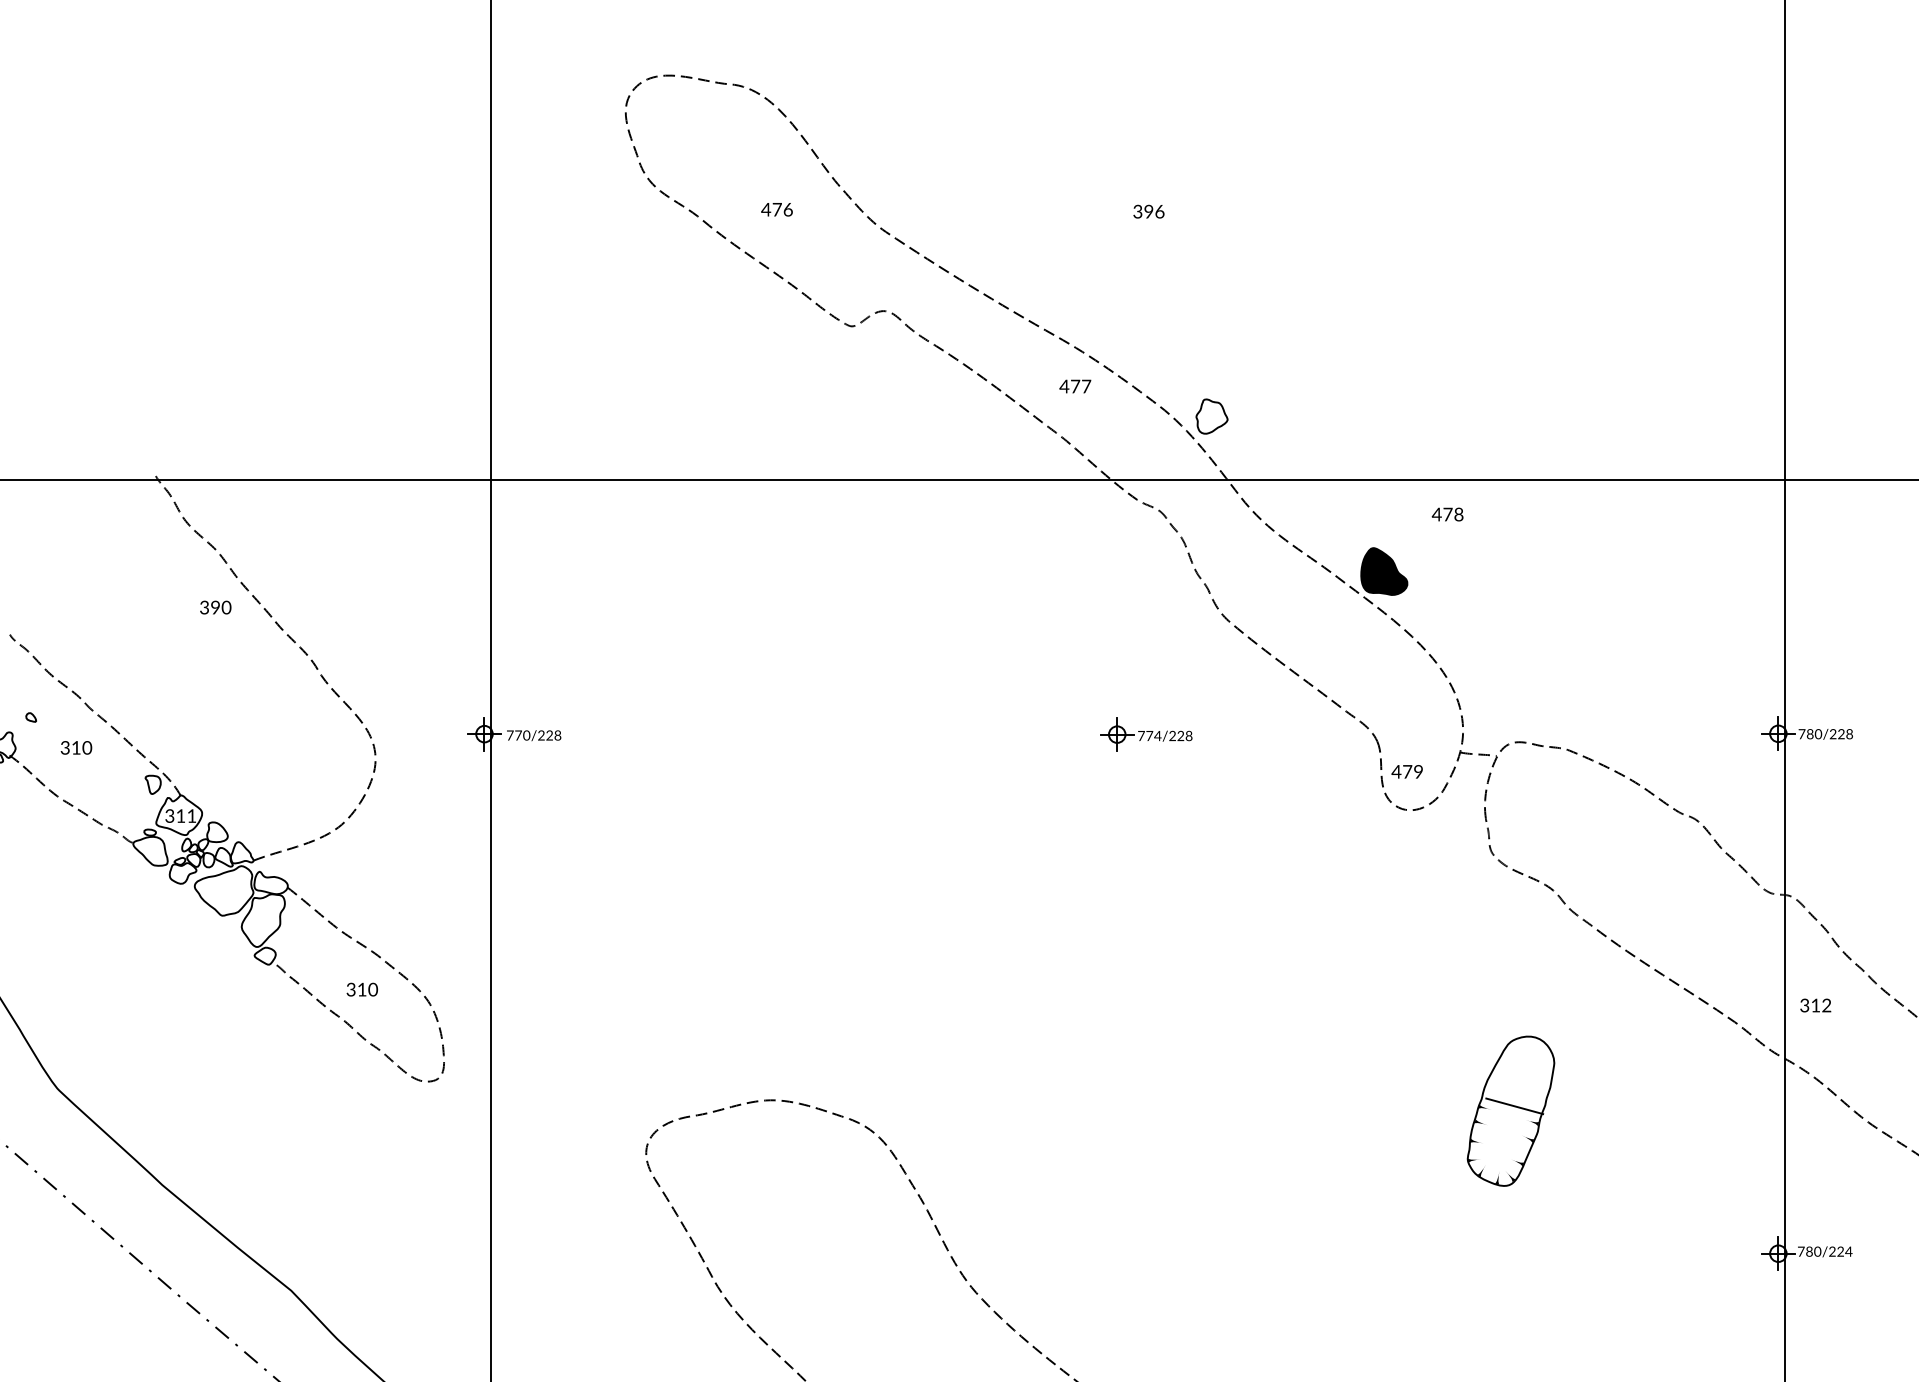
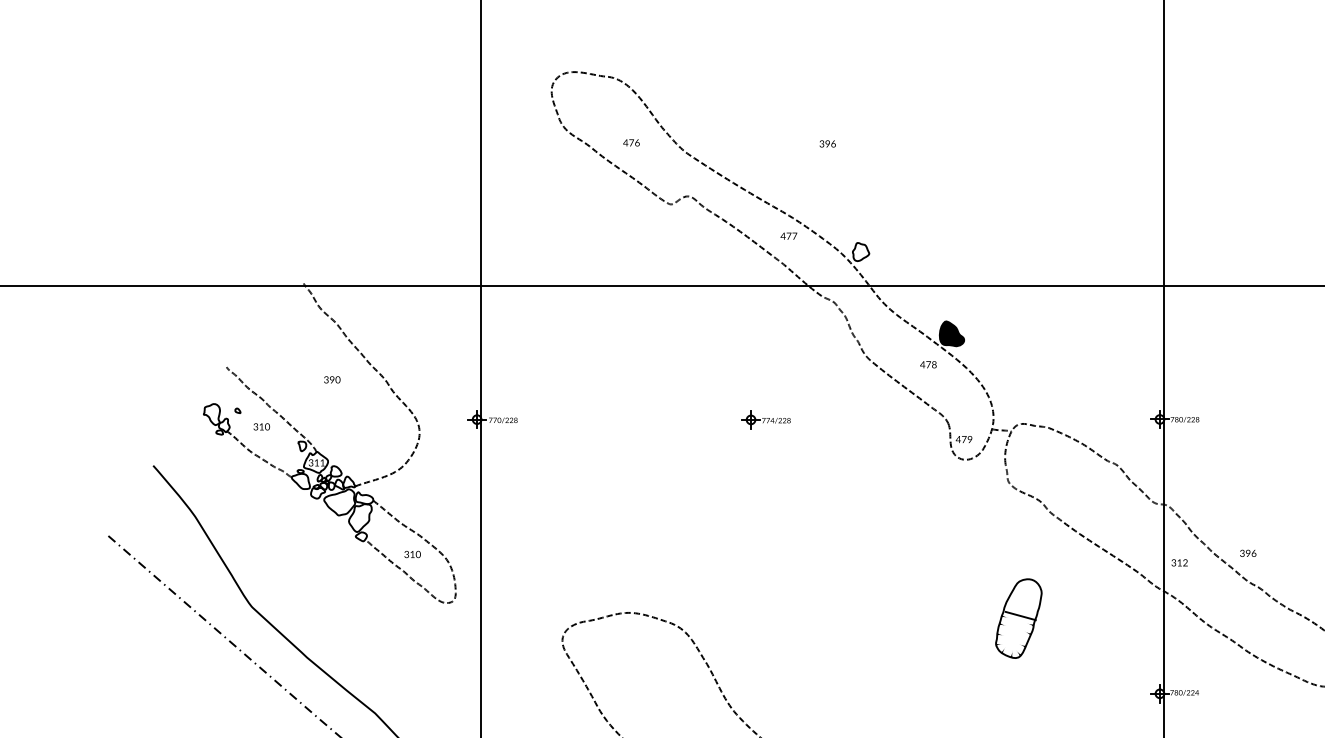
text: (1447, 514) -> (928, 364), moved
text: (216, 606) -> (332, 379), moved
part: (1144, 733) -> (765, 419), moved

